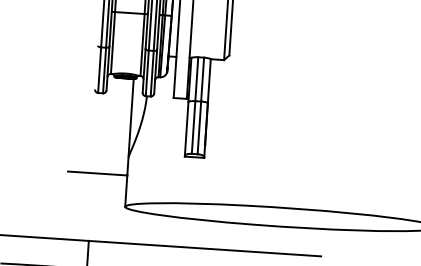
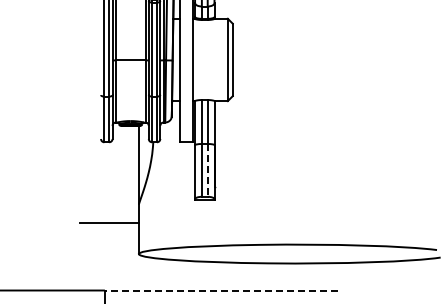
line: (199, 127) -> (207, 170), solid -> dashed
line: (204, 248) -> (220, 290), solid -> dashed

